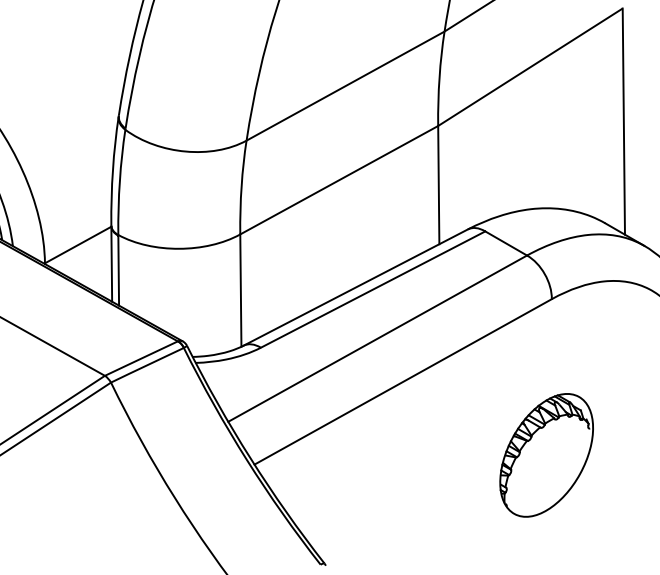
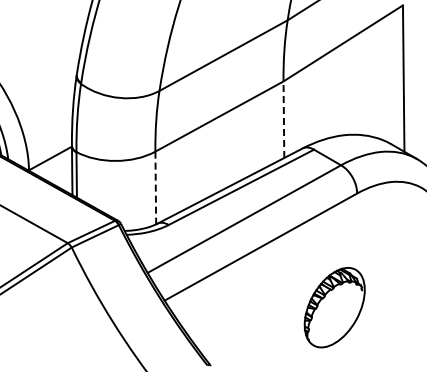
line: (438, 184) -> (283, 119), solid -> dashed
line: (240, 291) -> (155, 188), solid -> dashed
part: (546, 455) -> (334, 307), moved

